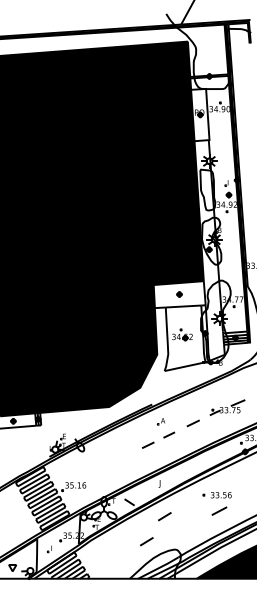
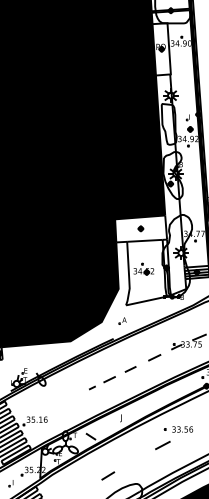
part: (161, 421) -> (122, 320), moved
line: (130, 453) -> (91, 387), added
line: (219, 510) -> (162, 444), moved
line: (164, 516) -> (125, 450), removed

